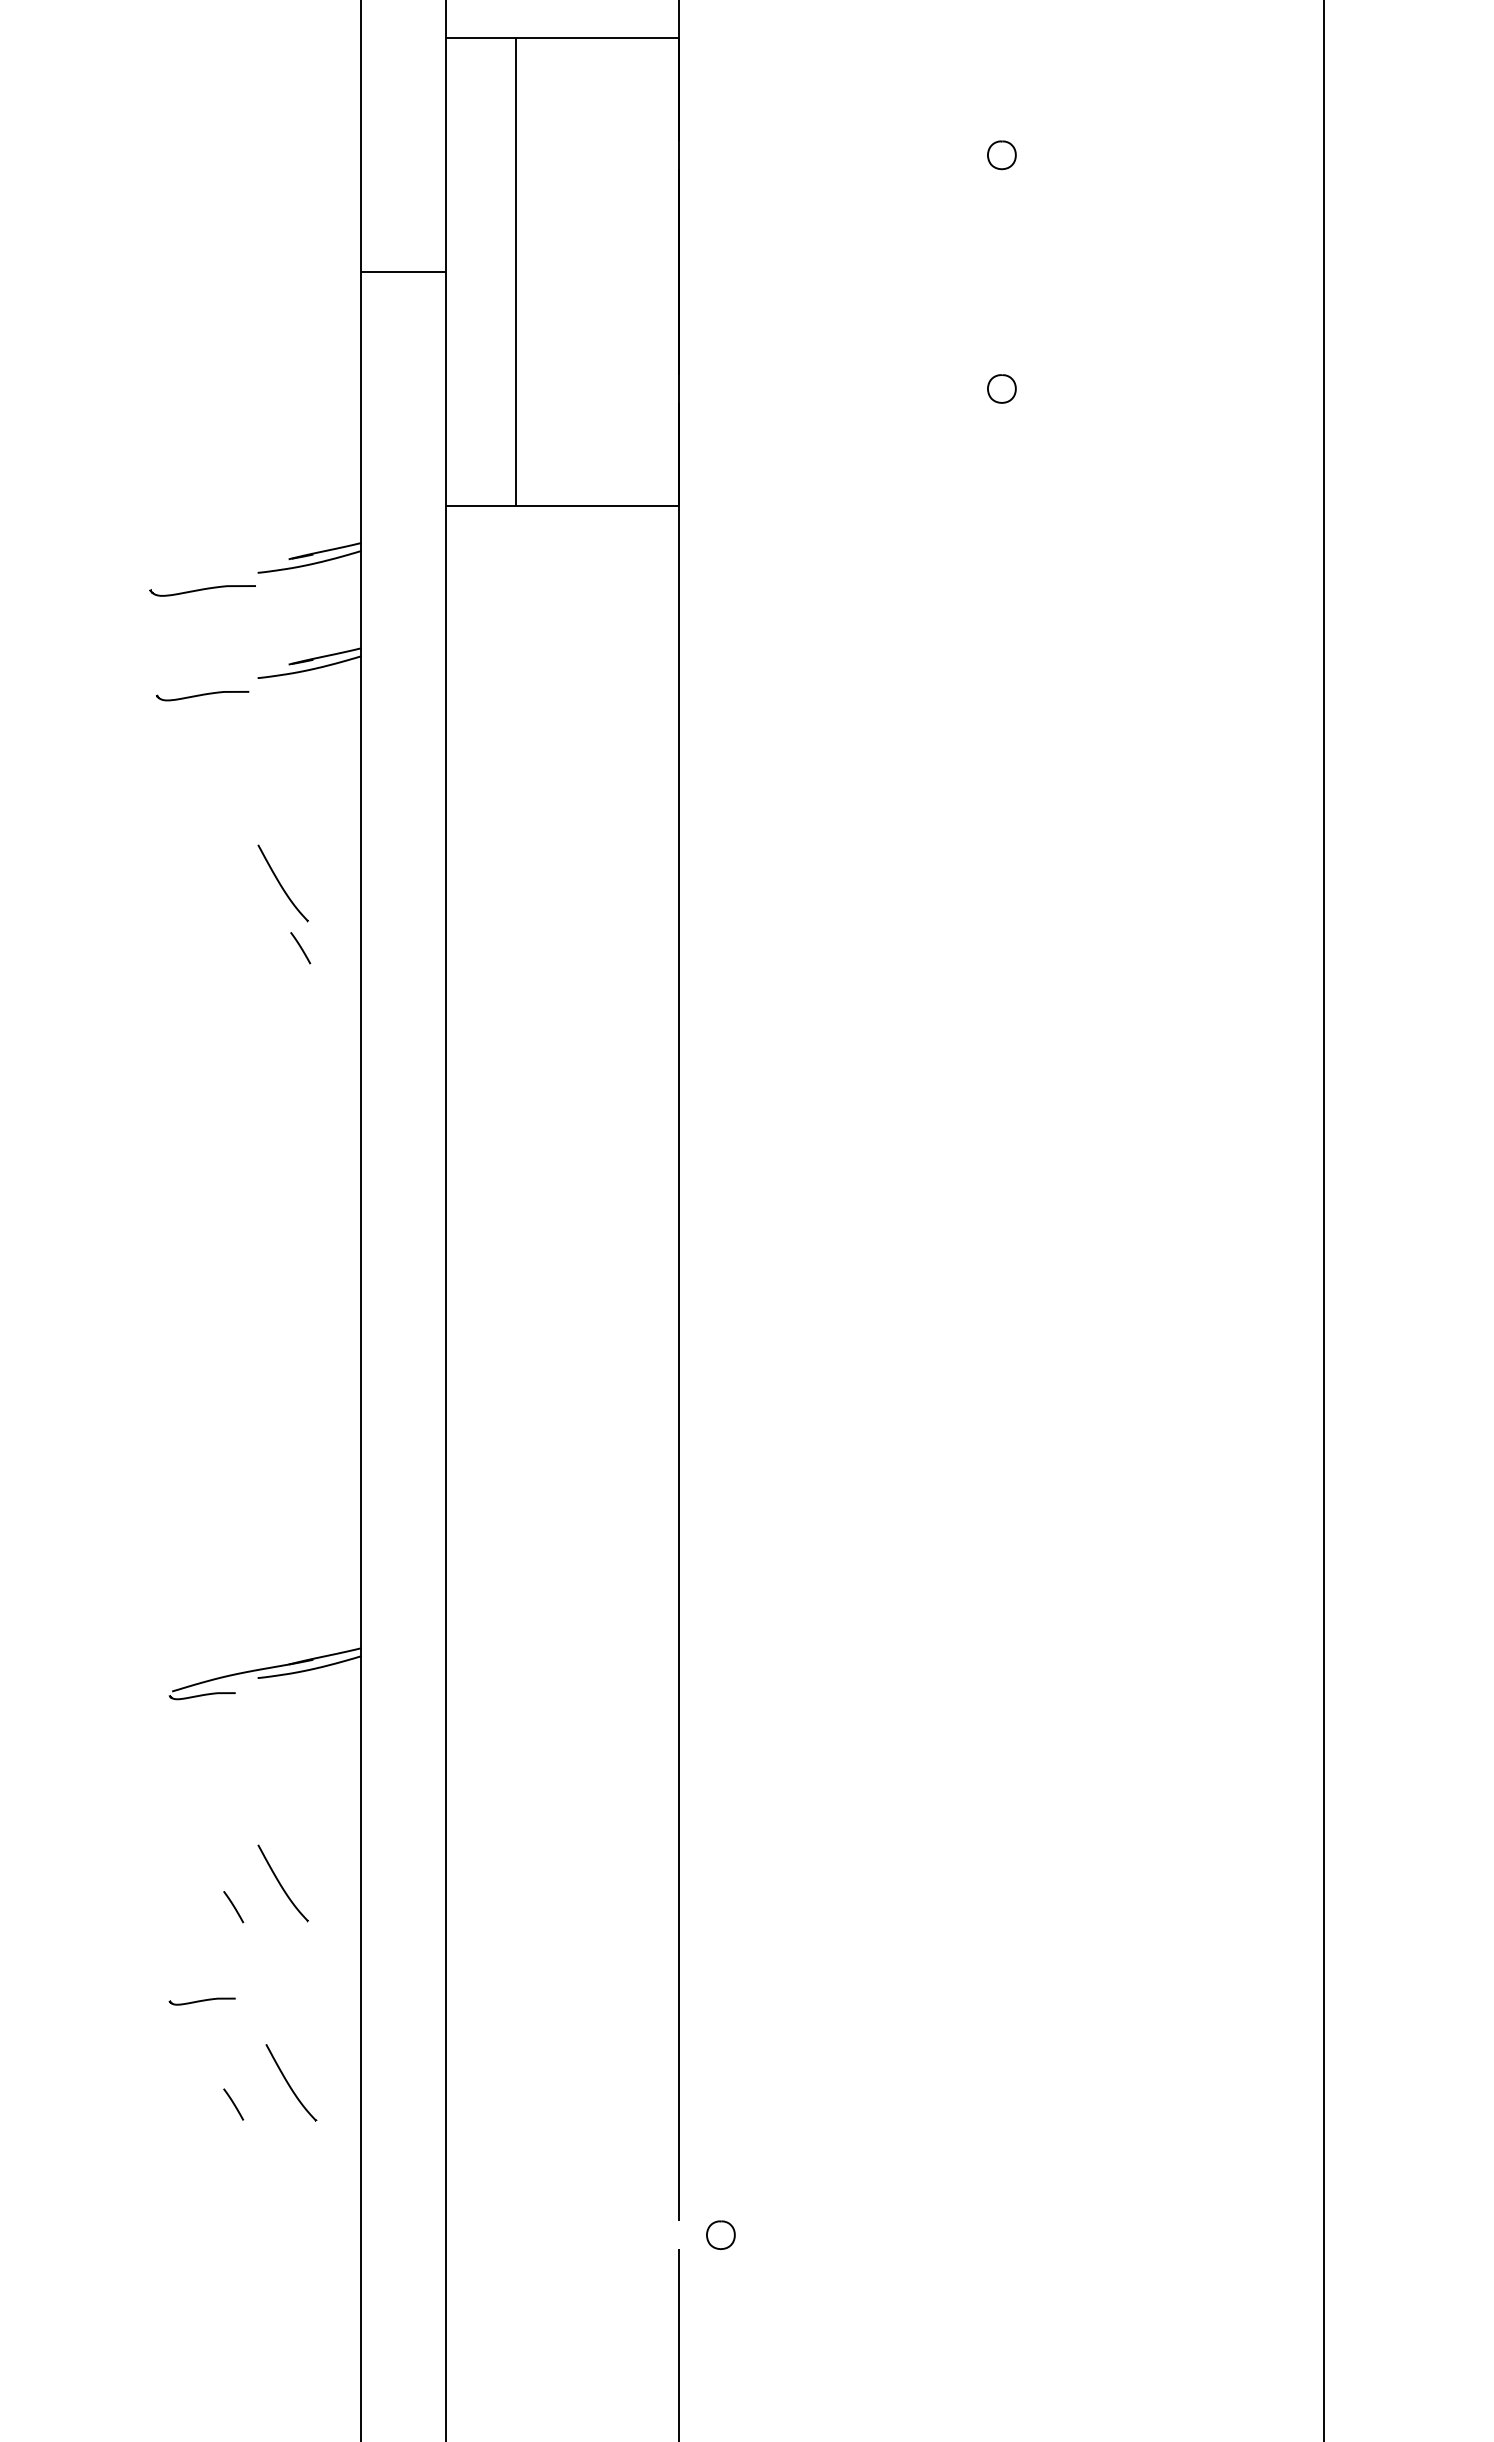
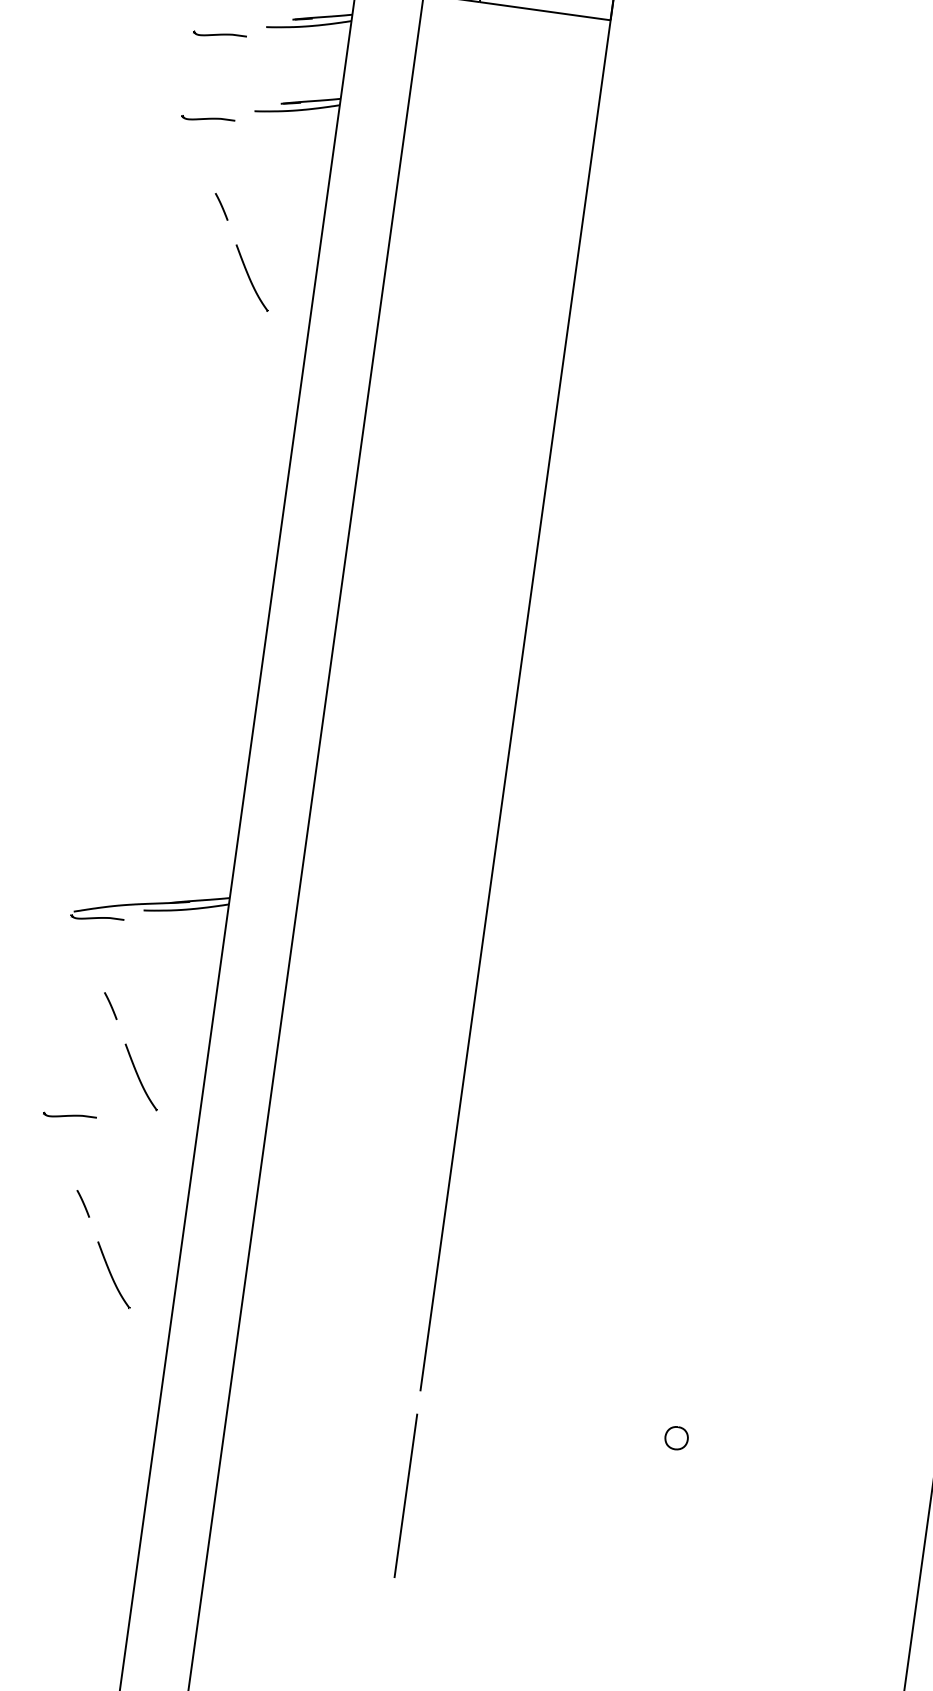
part: (201, 590) -> (219, 34), size x0.62
part: (201, 696) -> (207, 119), size x0.71
line: (300, 948) -> (221, 207), moved
line: (233, 1907) -> (110, 1006), moved
part: (201, 2001) -> (69, 1116), moved
curve: (289, 2083) -> (112, 1275), moved
line: (233, 2104) -> (83, 1203), moved
part: (720, 2234) -> (676, 1437), moved

